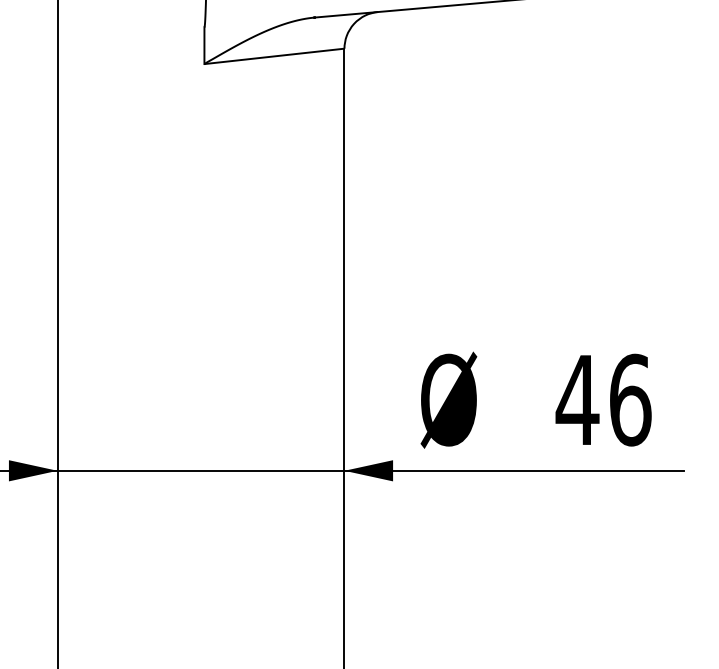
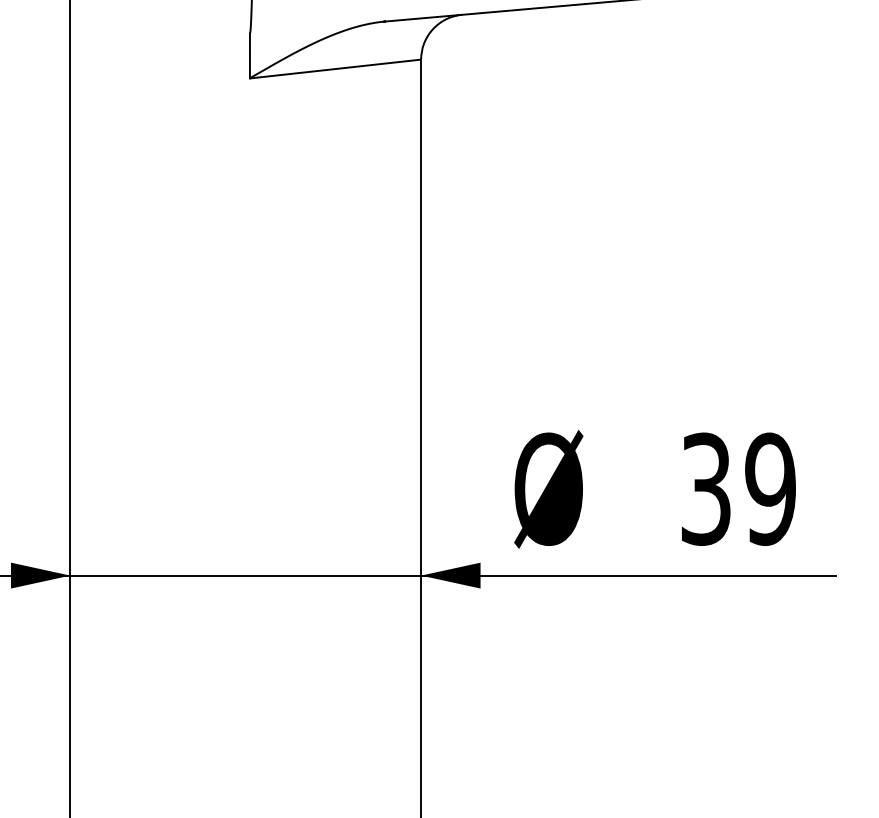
text: (603, 399) -> (737, 488), 46 -> 39

